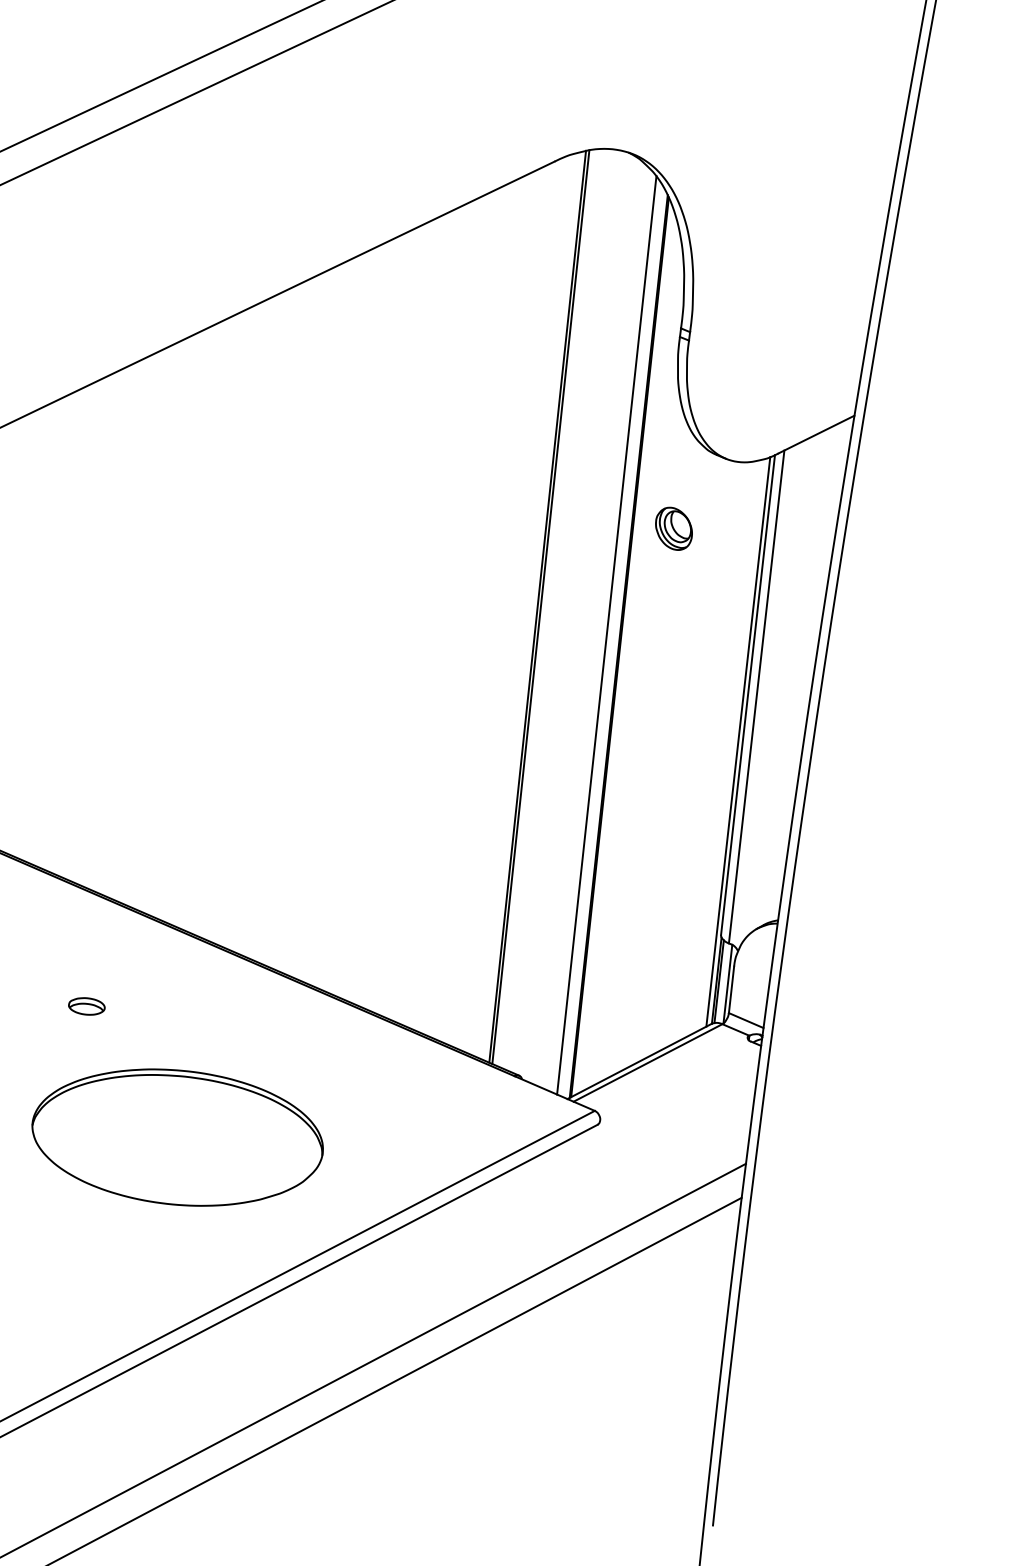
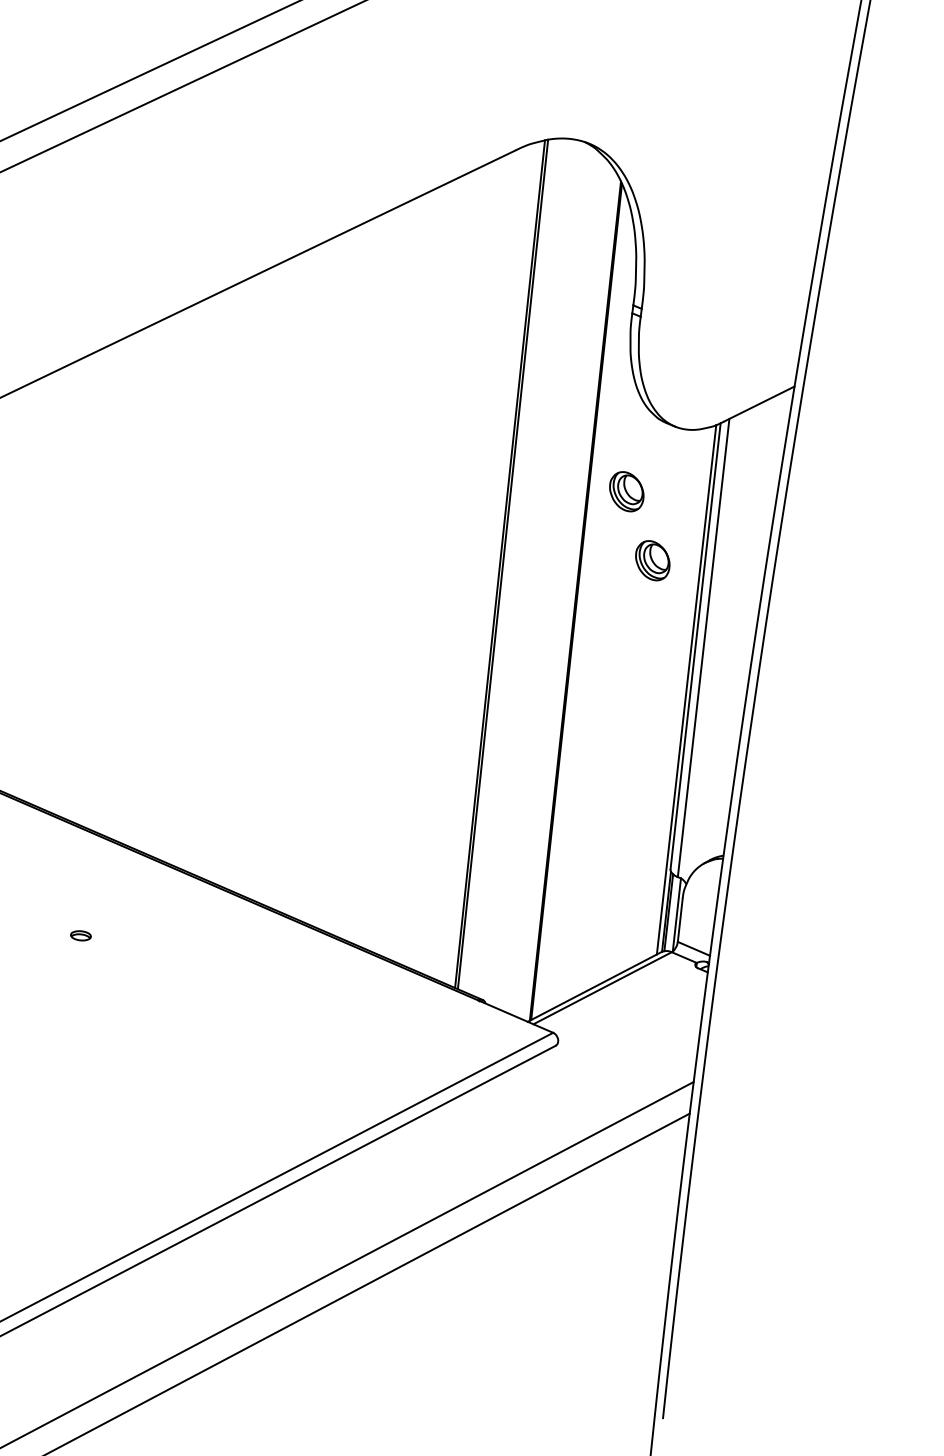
part: (701, 602) -> (652, 560), added
line: (607, 635) -> (564, 590), removed
part: (86, 1006) -> (80, 935), size x0.6
part: (177, 1137) -> (165, 1057), removed

